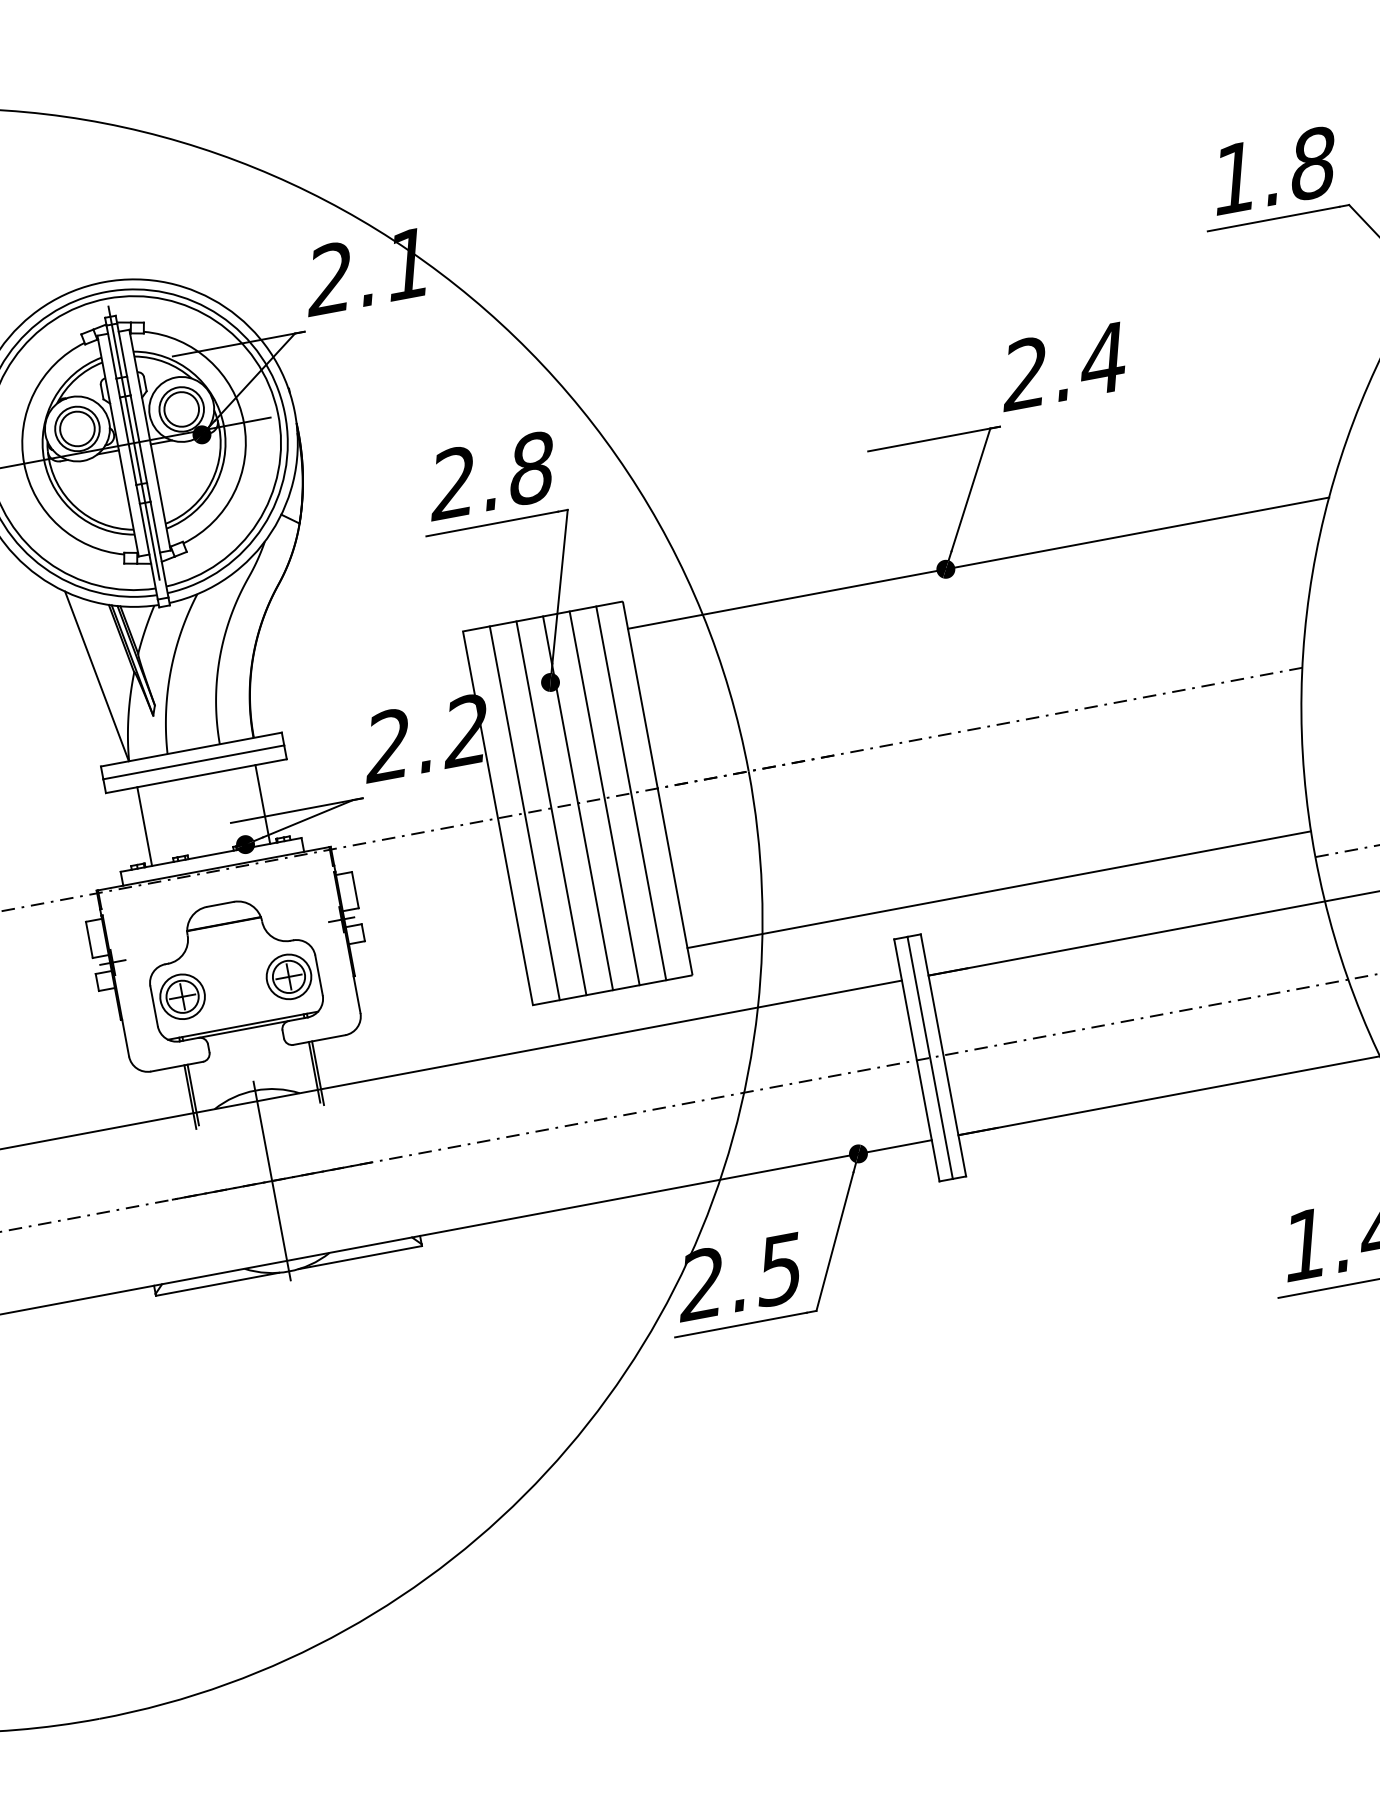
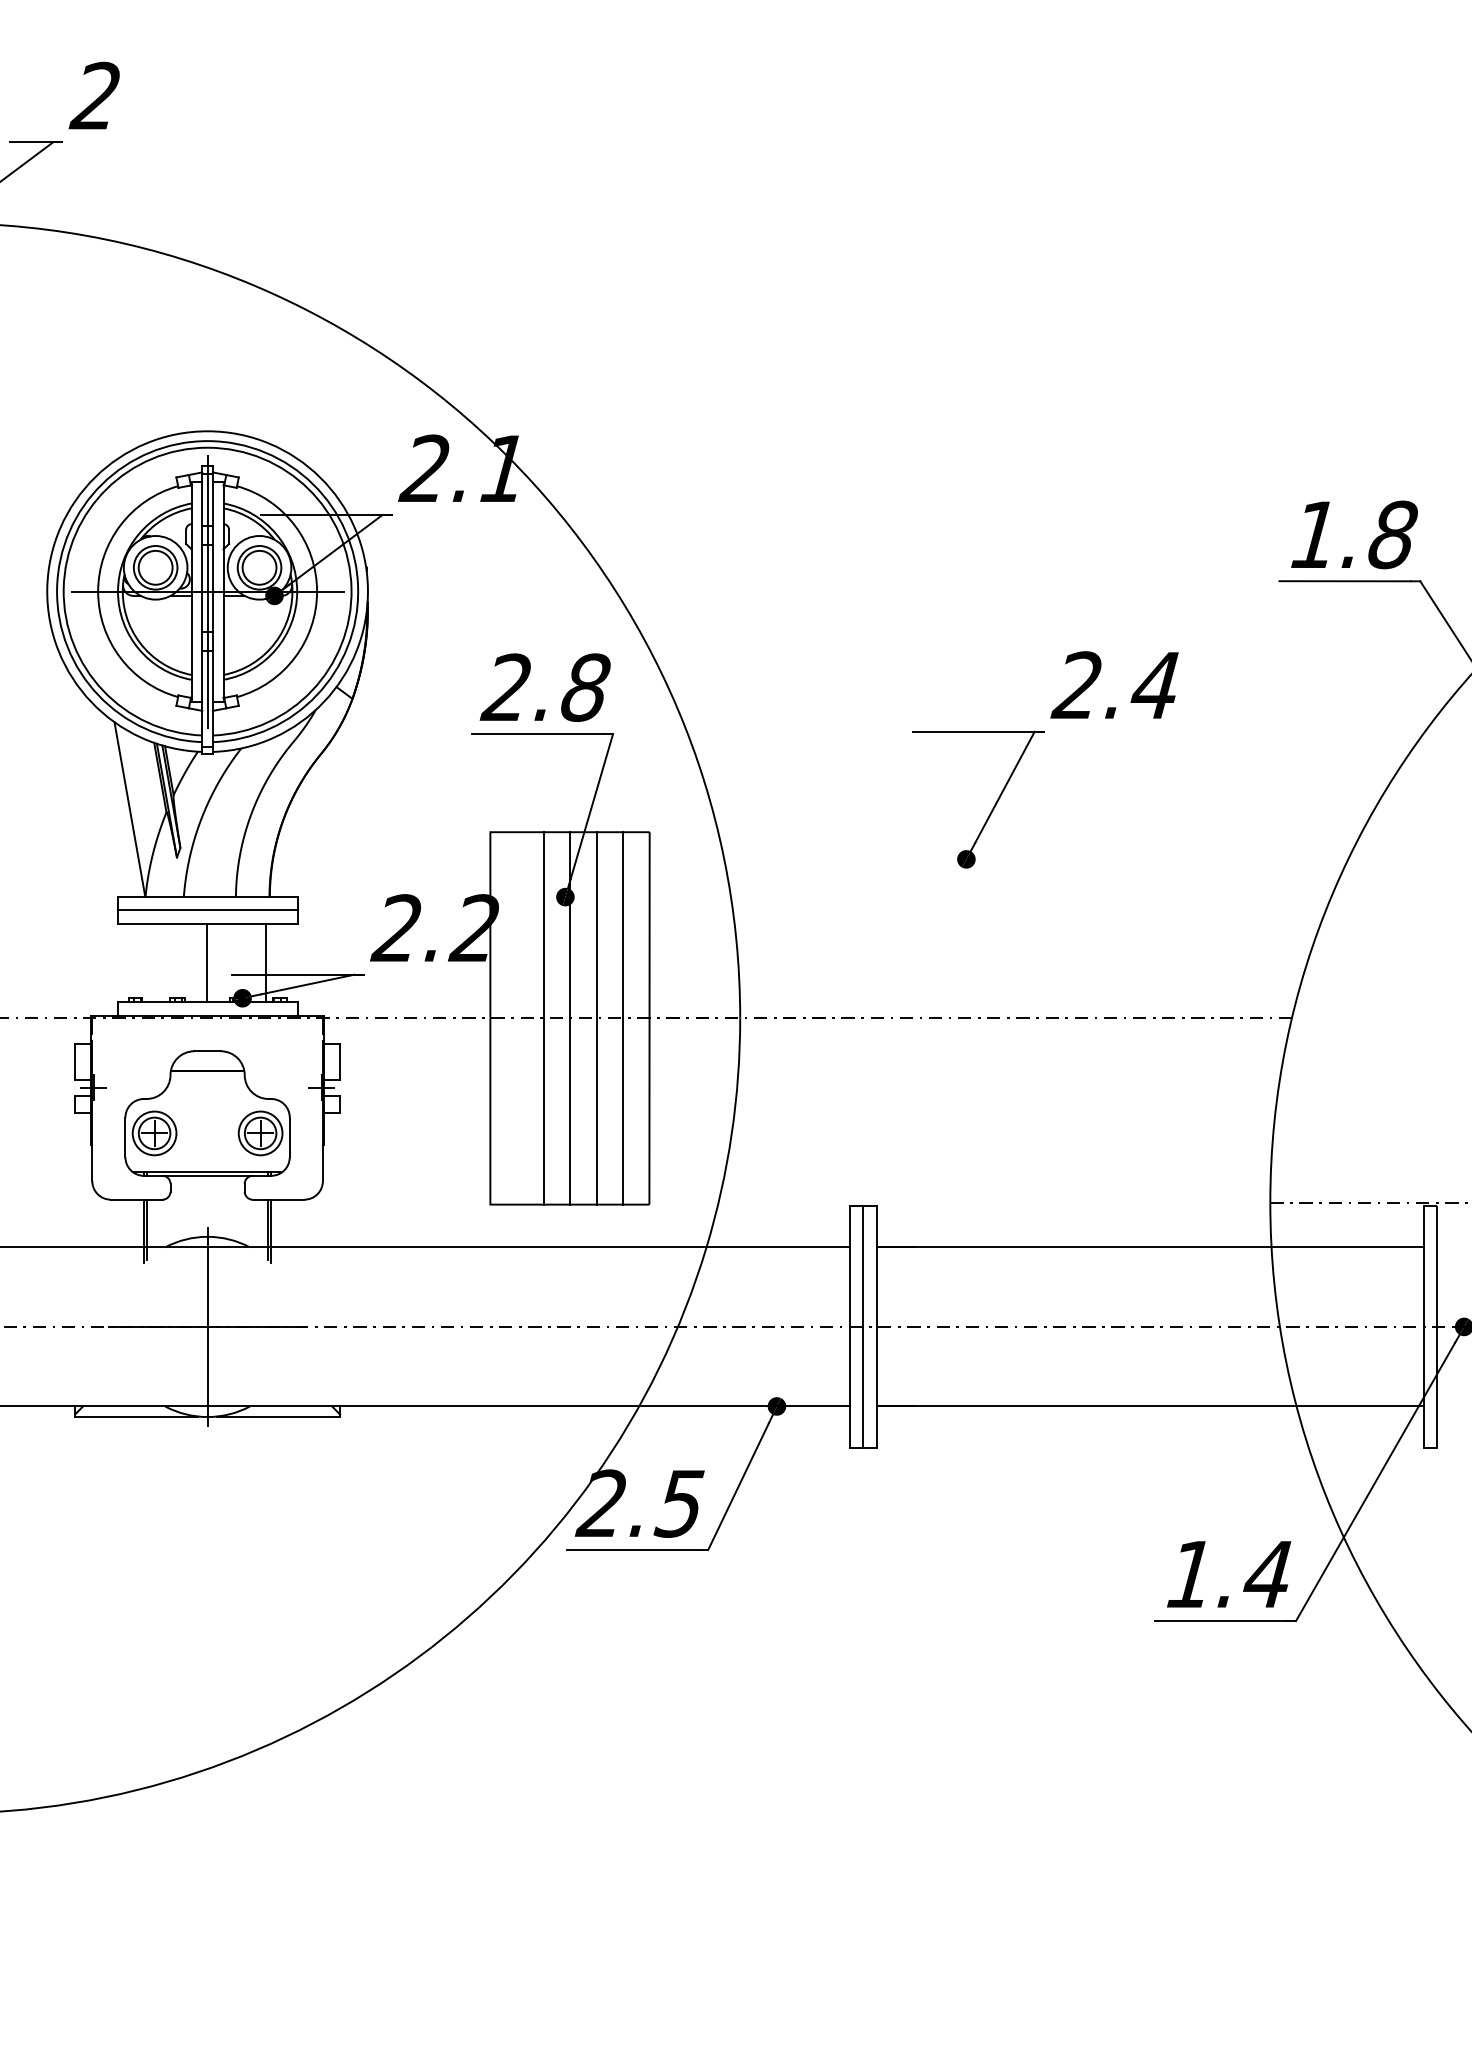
line: (978, 563) -> (998, 859), removed
line: (525, 813) -> (517, 1018), removed
line: (144, 826) -> (206, 962), moved
line: (998, 889) -> (959, 1177), removed

